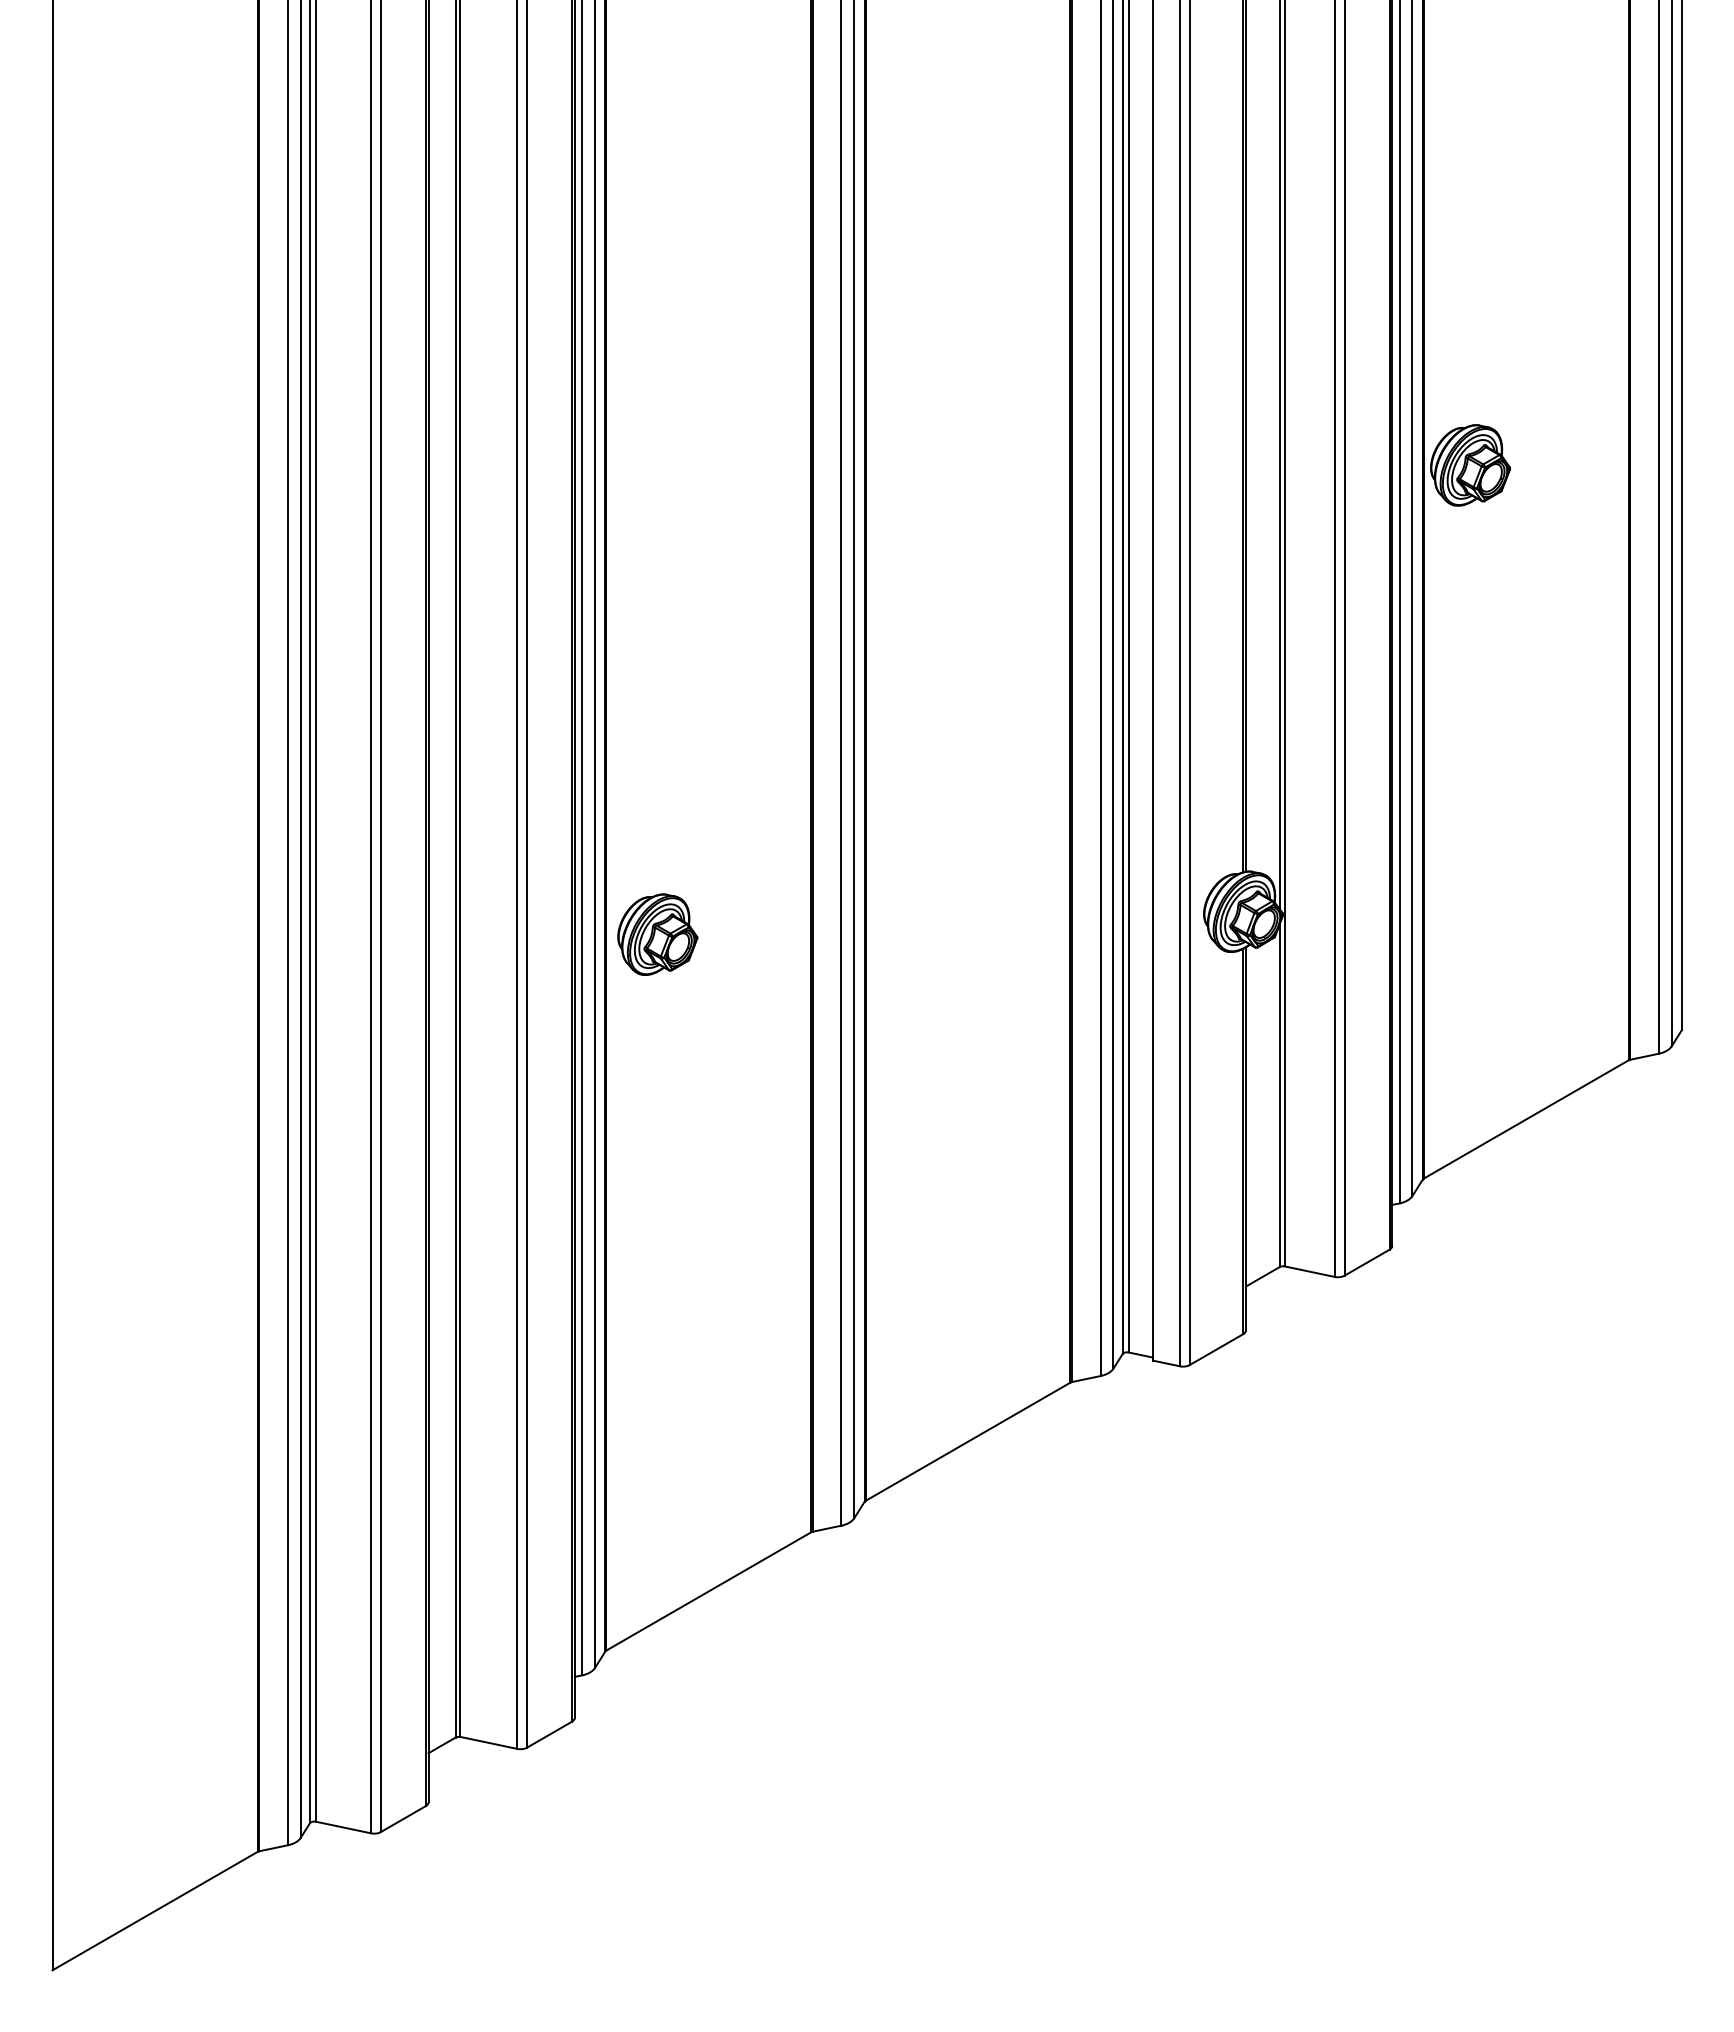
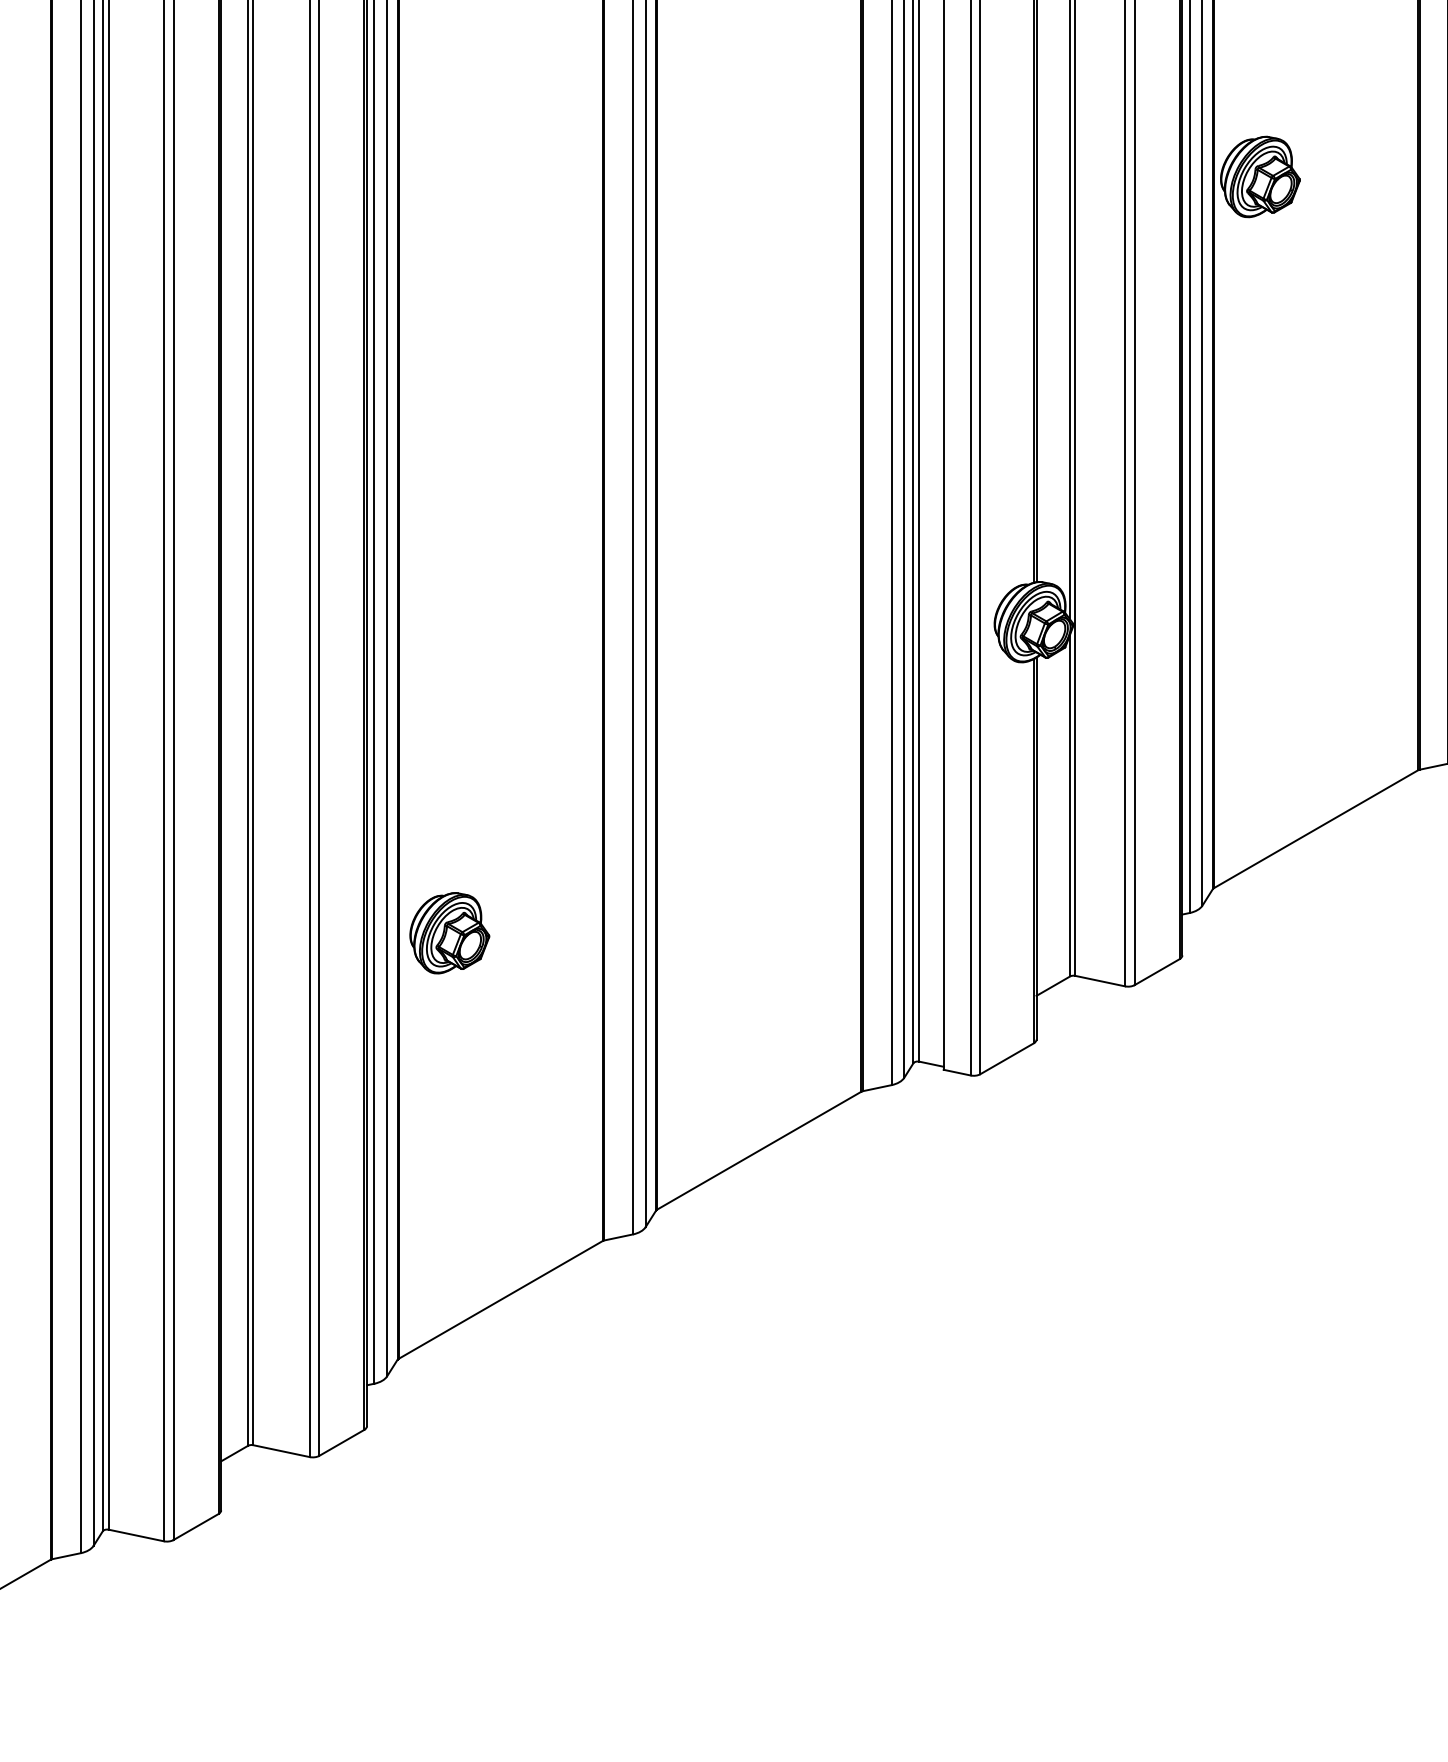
part: (657, 934) -> (449, 933), moved

